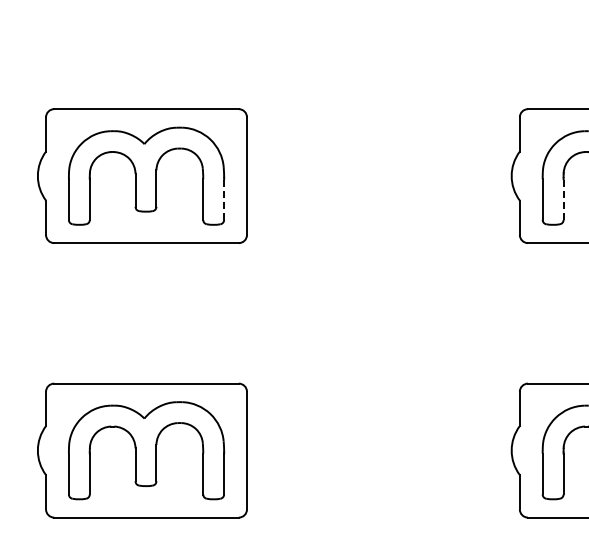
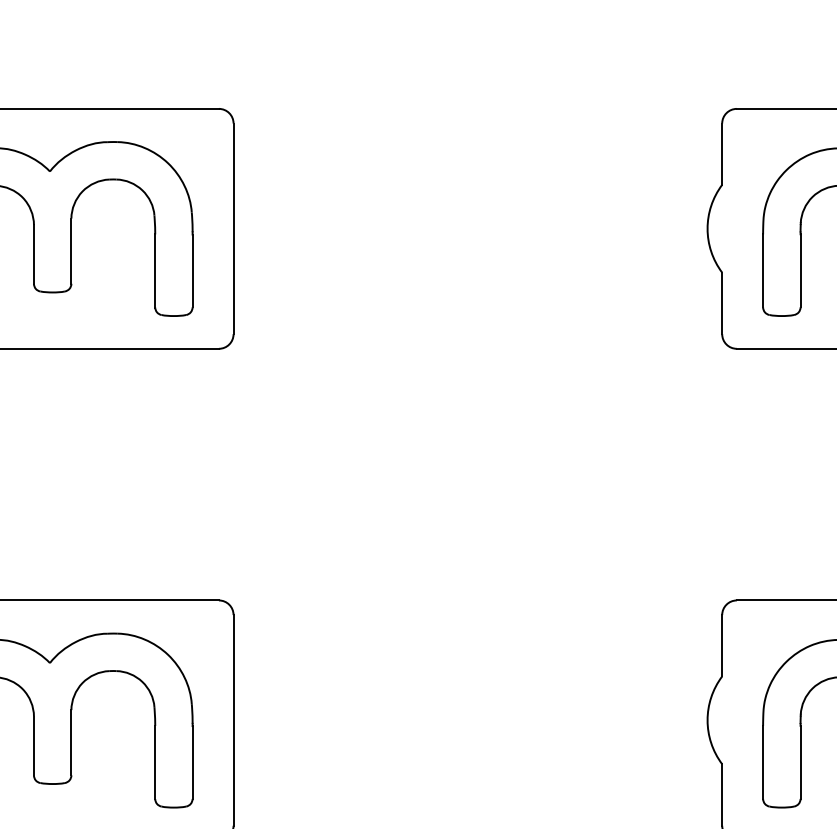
line: (224, 199) -> (193, 270), dashed -> solid
line: (563, 199) -> (800, 270), dashed -> solid

